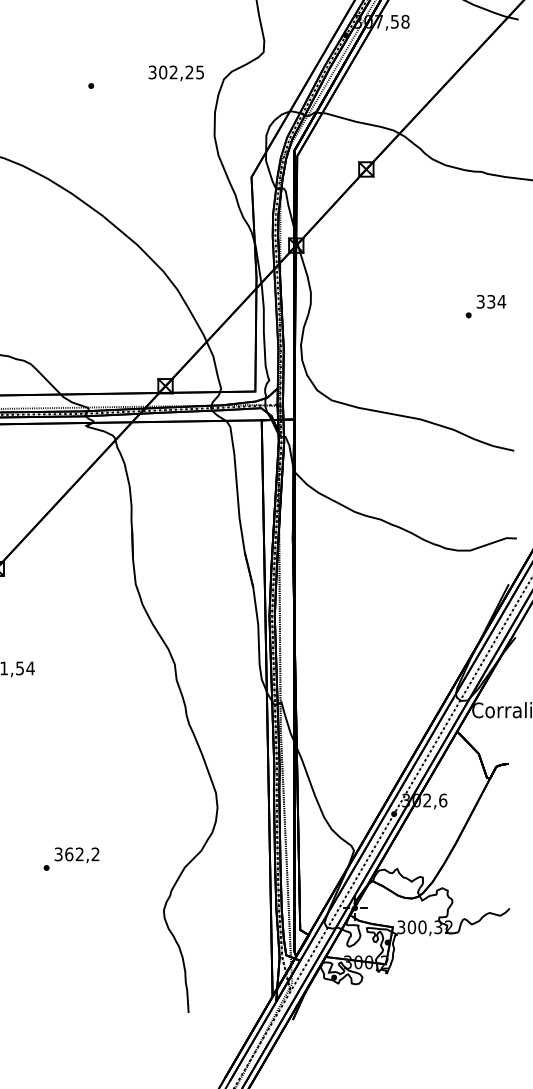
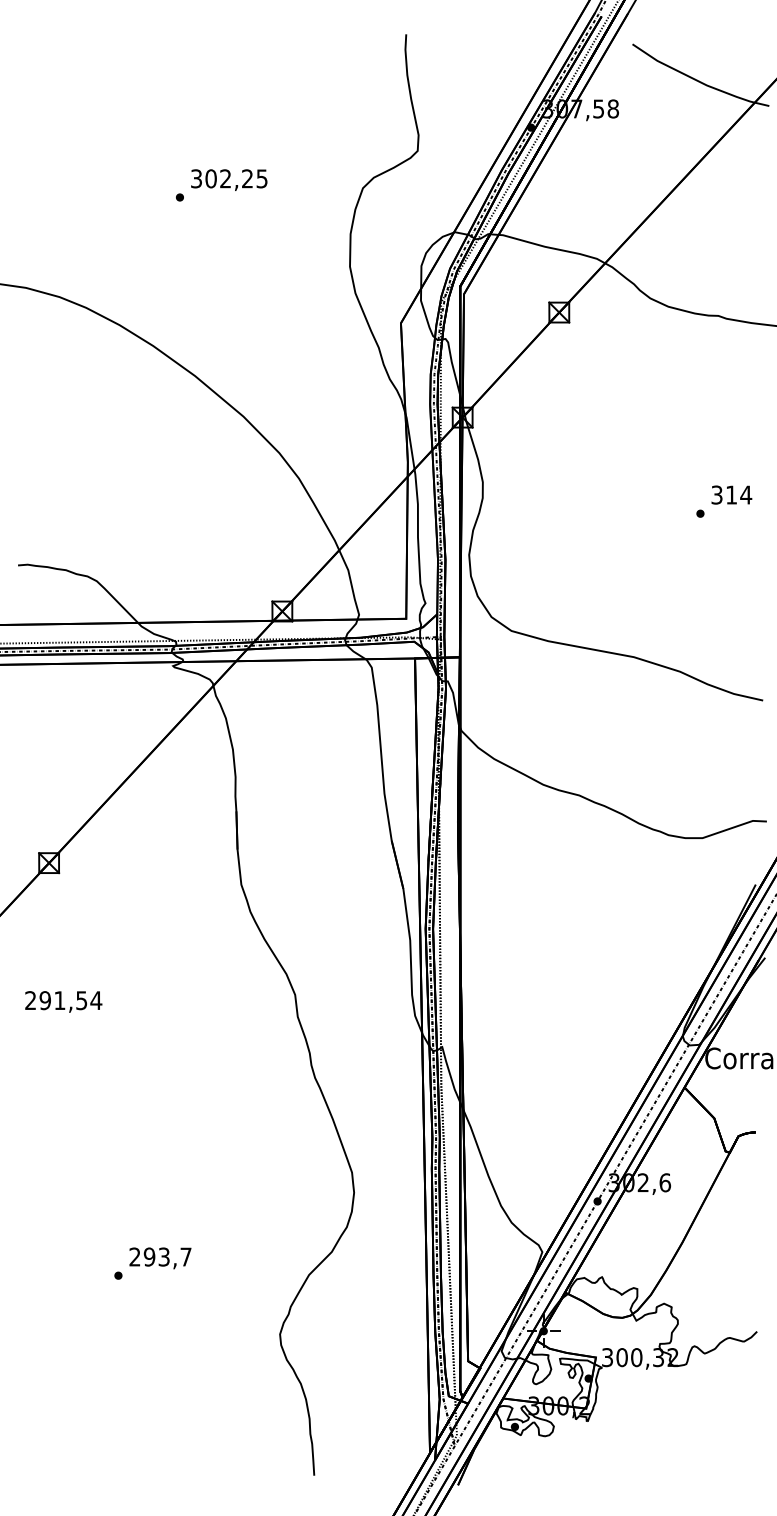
text: (176, 72) -> (229, 179), moved
text: (491, 301) -> (731, 494), 334 -> 314
text: (77, 854) -> (160, 1256), 362,2 -> 293,7

